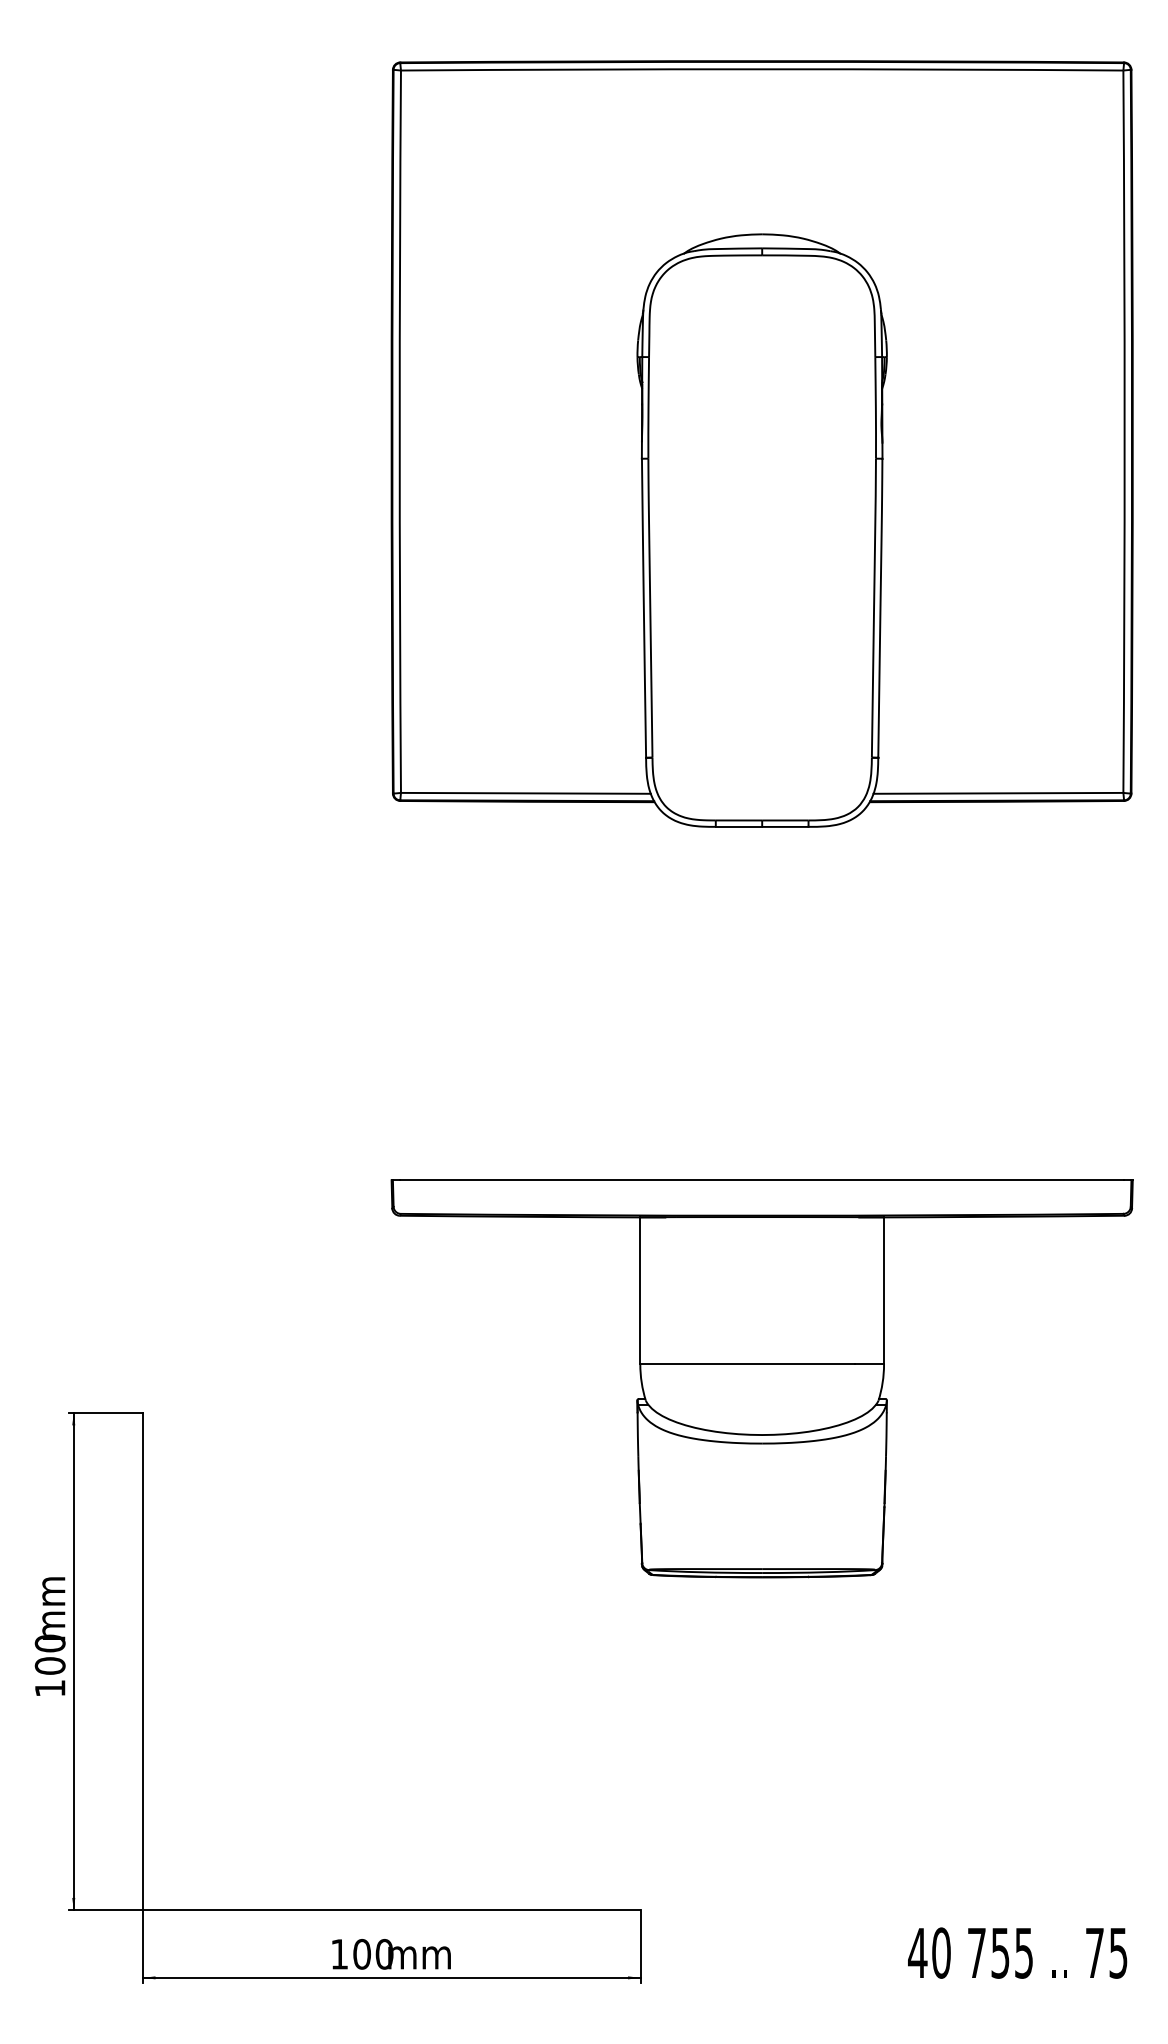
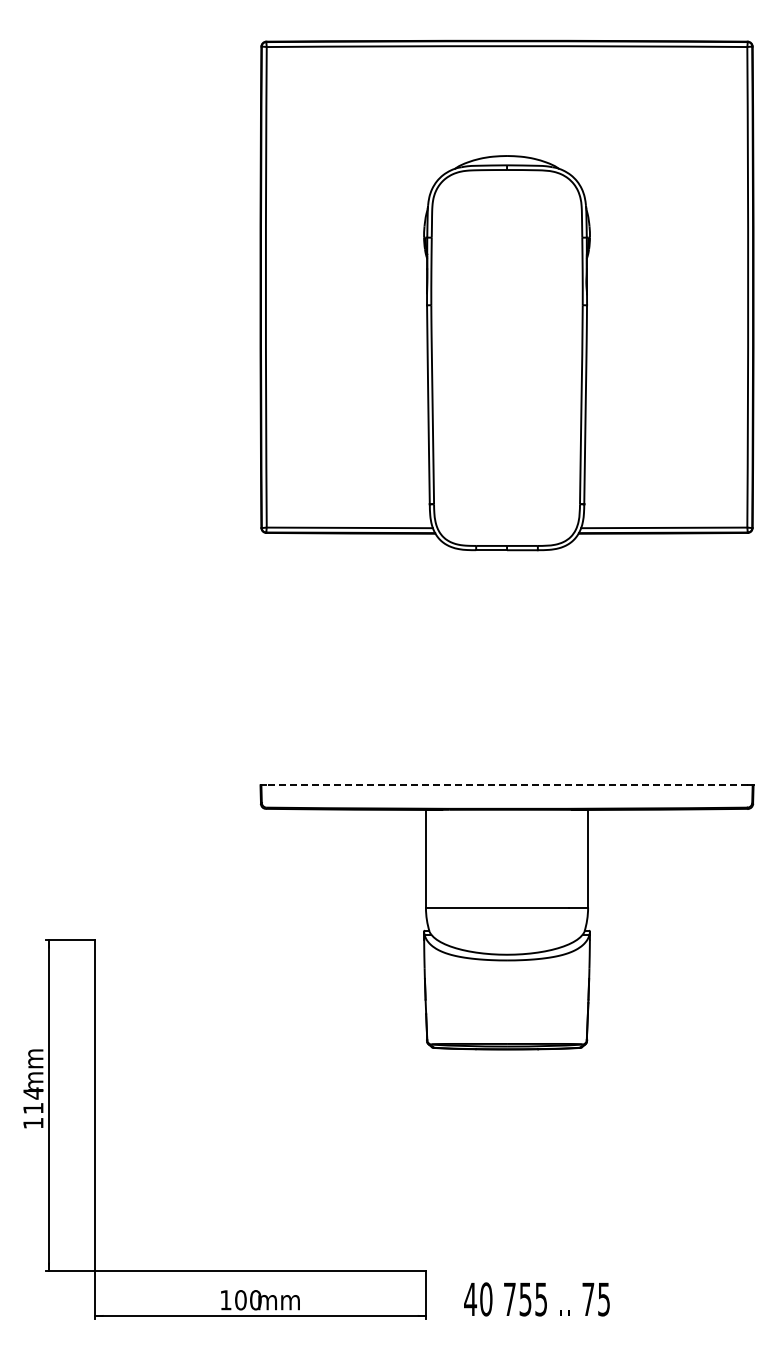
line: (762, 1180) -> (507, 785), solid -> dashed
text: (50, 1654) -> (33, 1100), 100 -> 114
text: (1016, 1953) -> (536, 1299), moved

